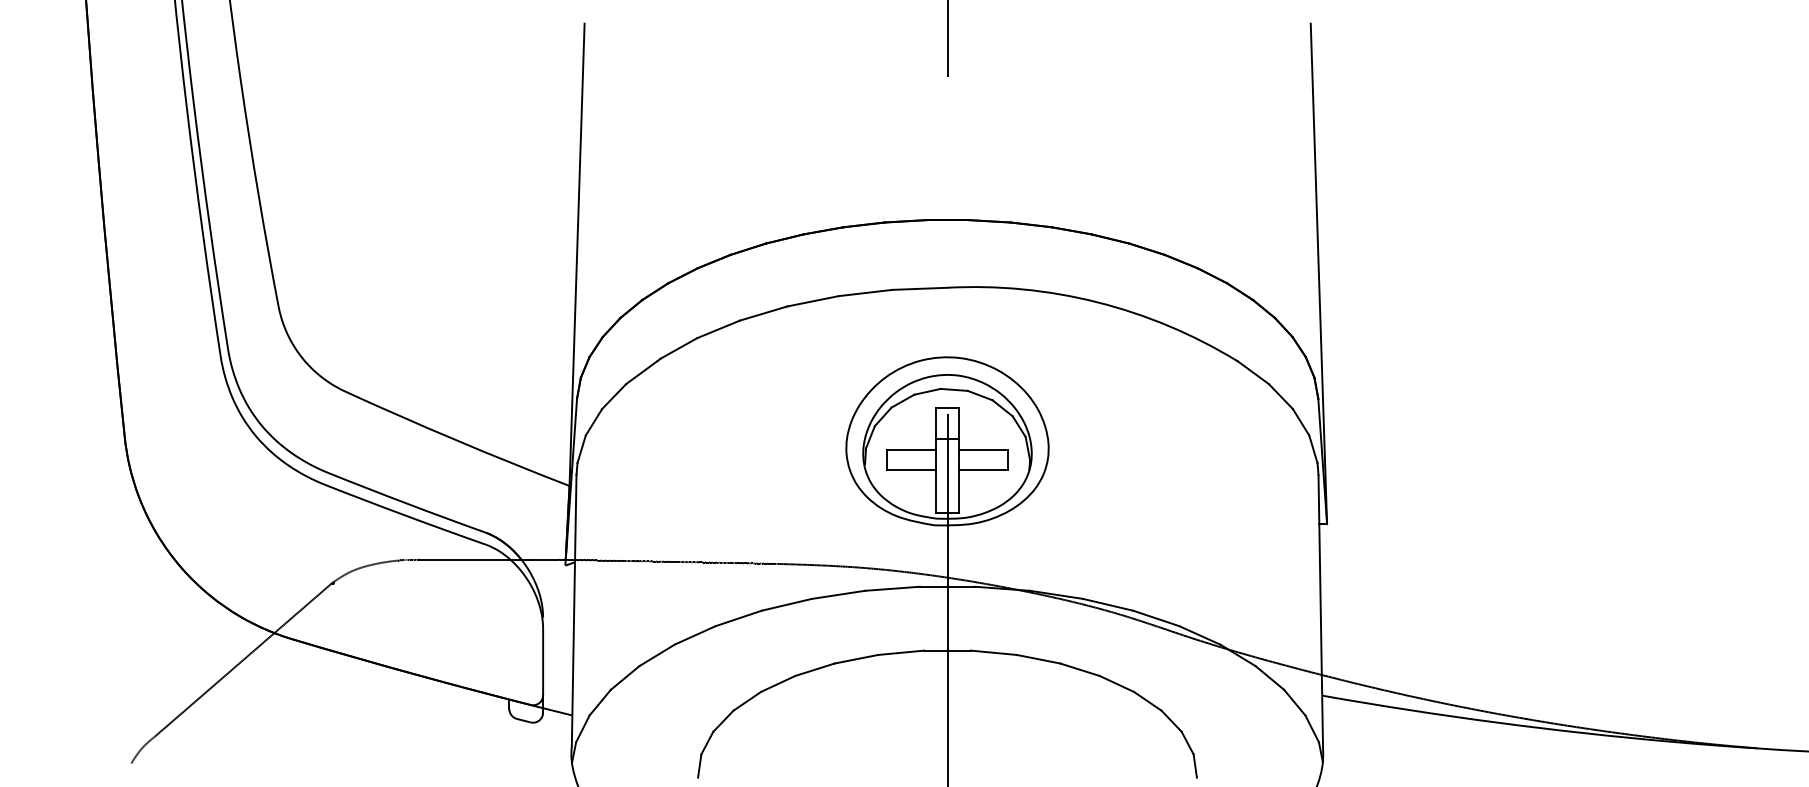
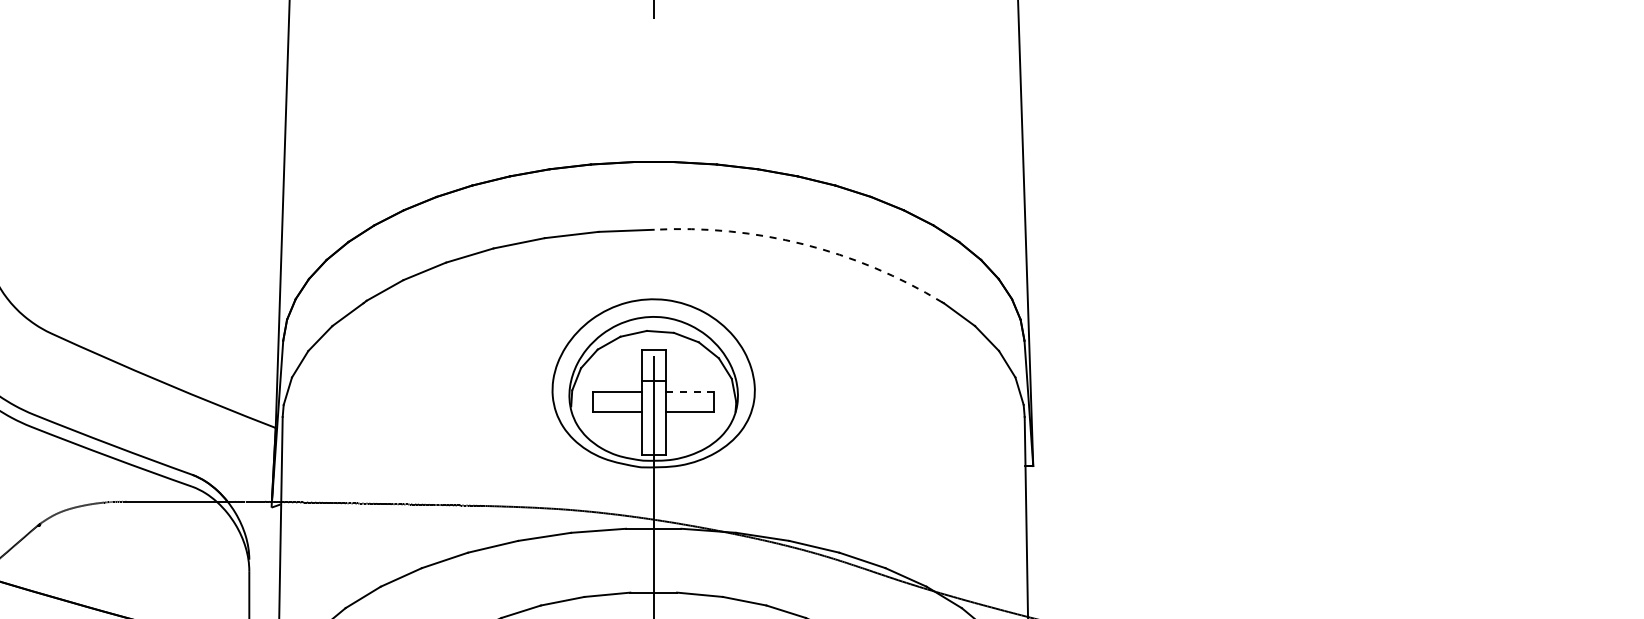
arc: (1097, 302) -> (803, 244), solid -> dashed
line: (983, 450) -> (689, 392), solid -> dashed

